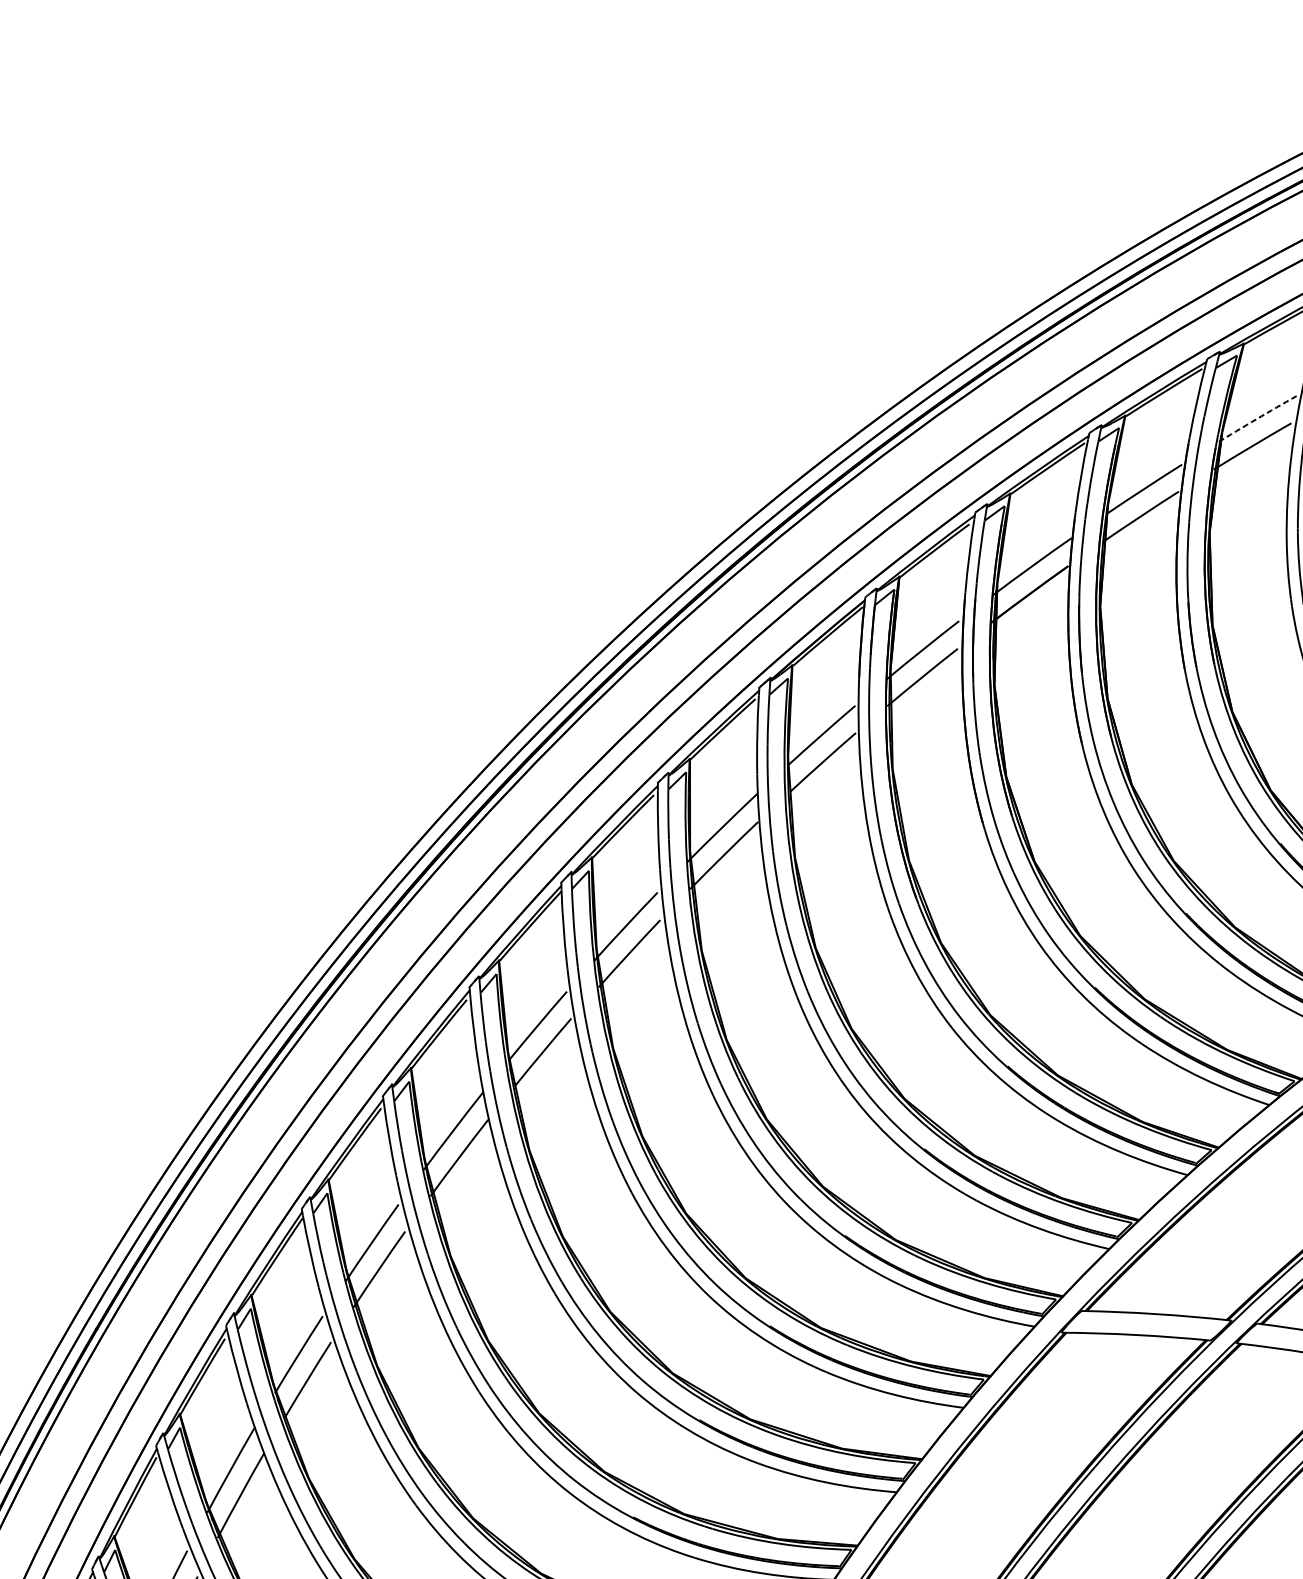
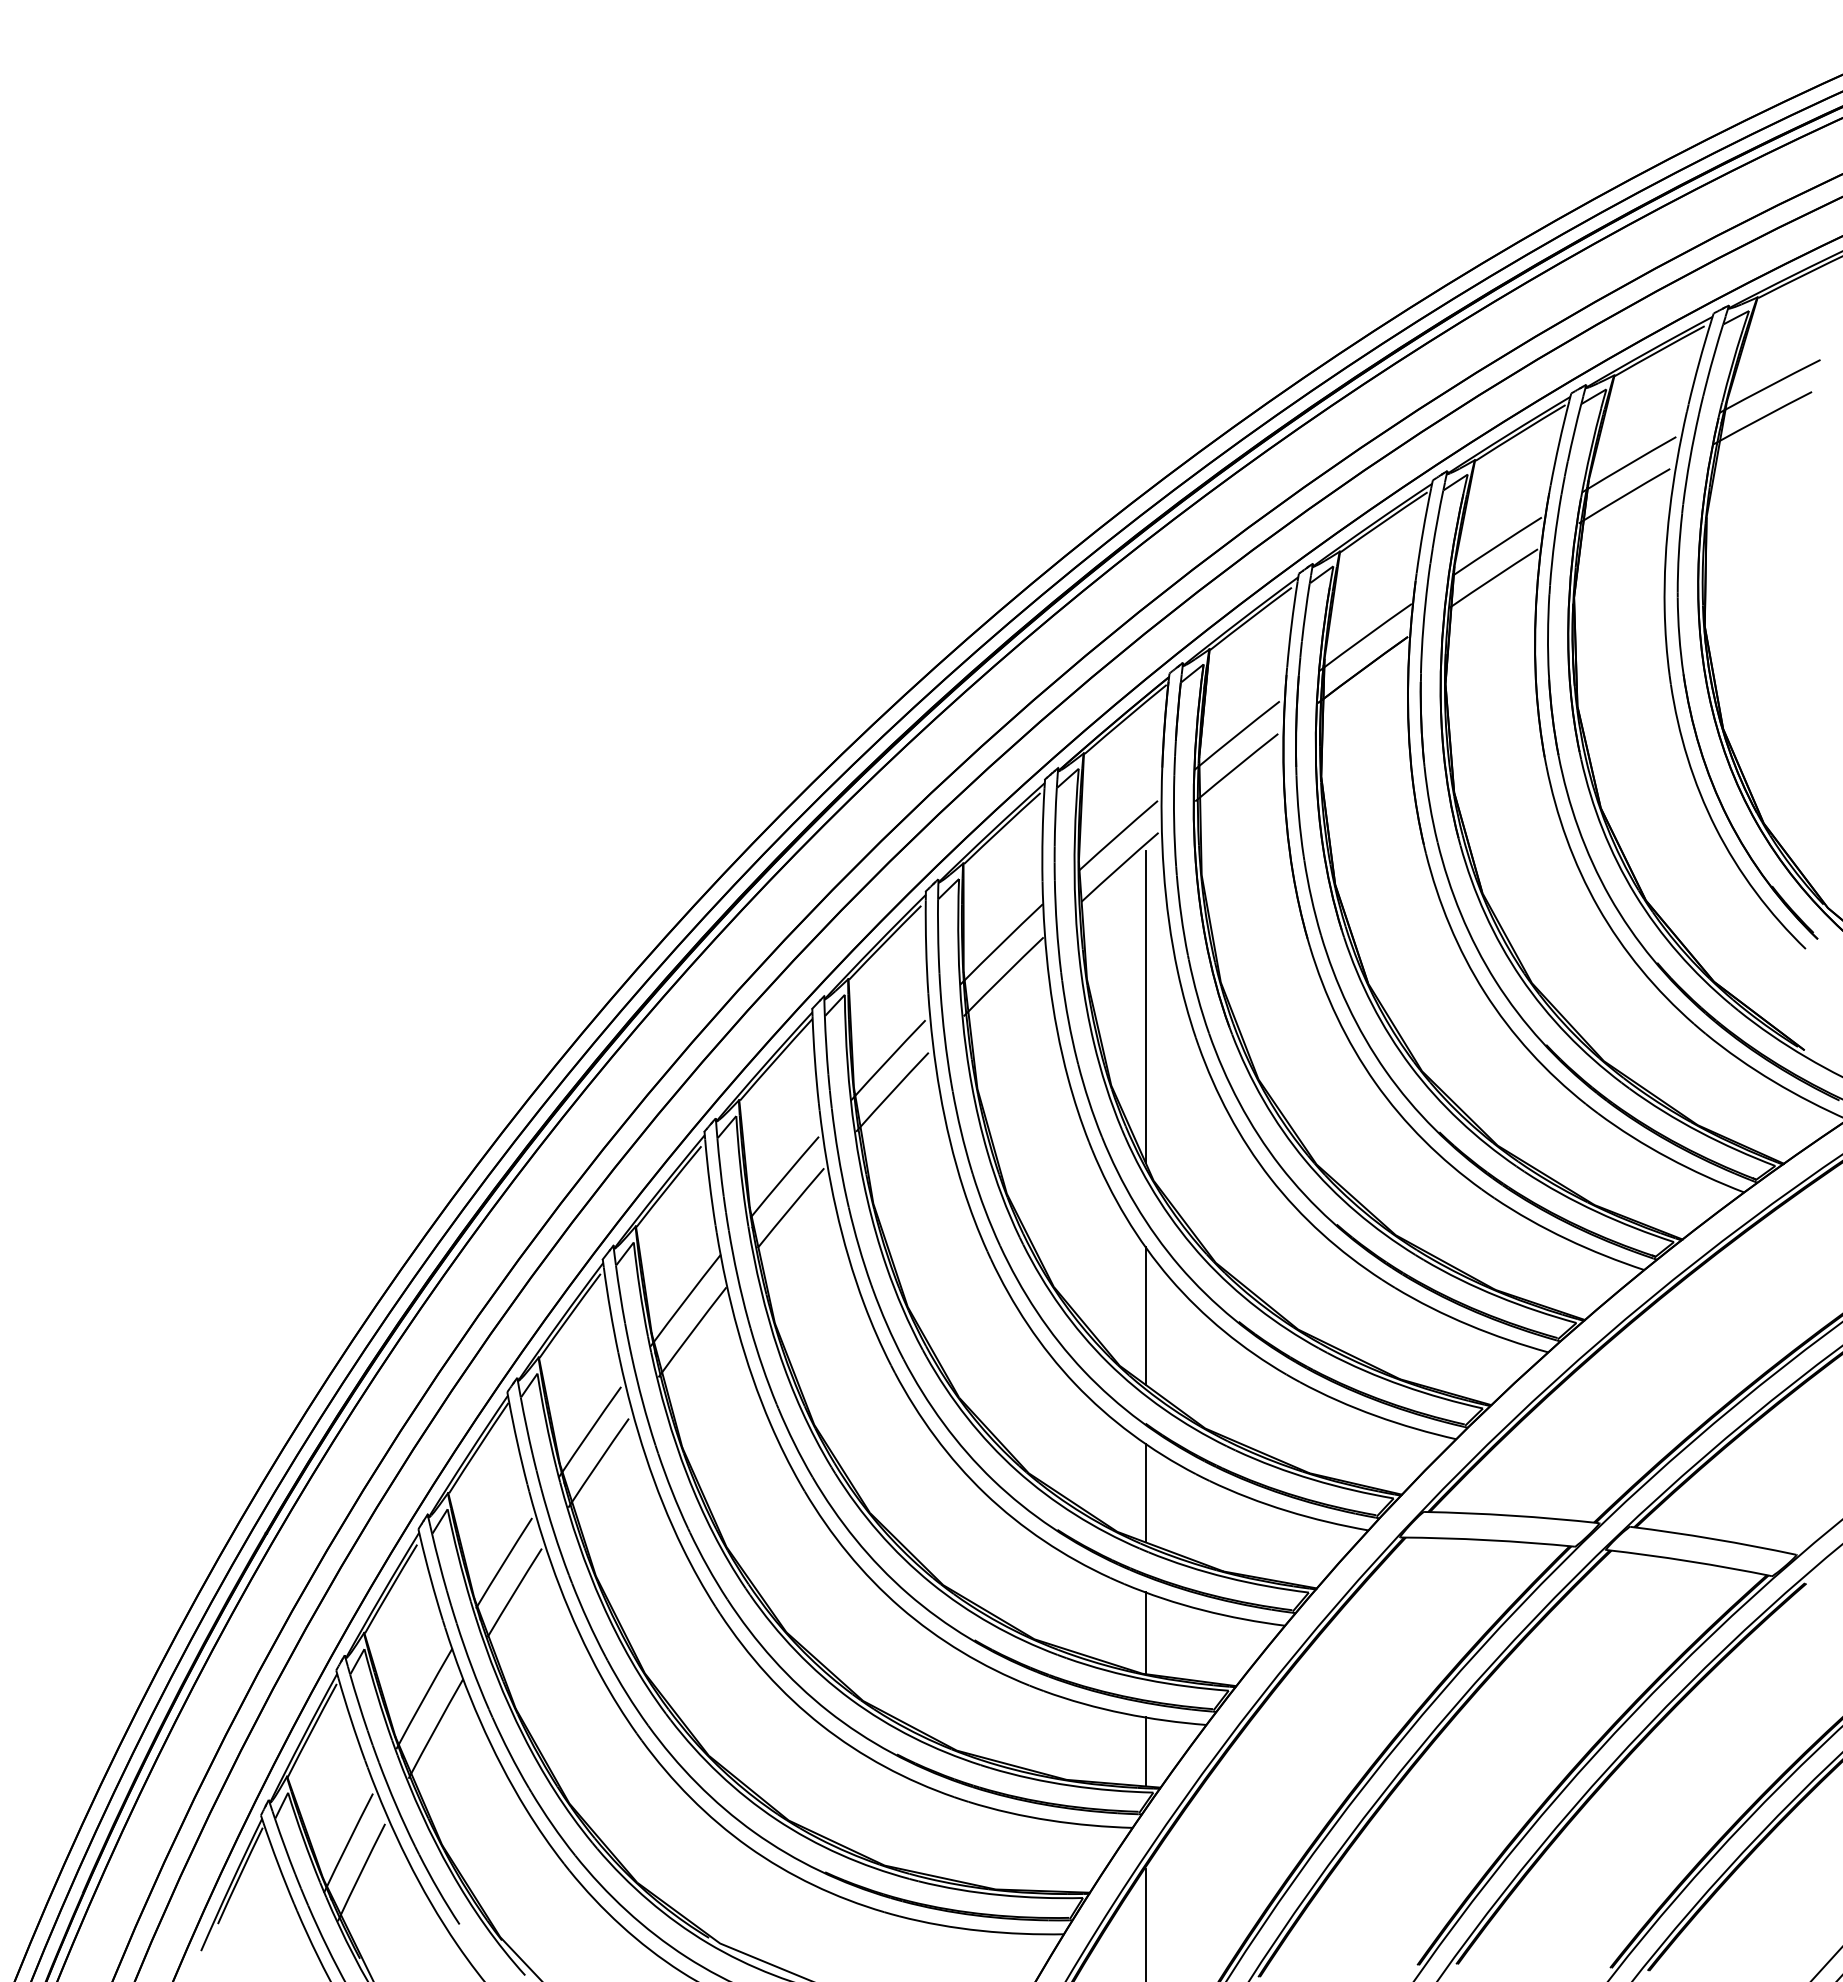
arc: (1256, 419) -> (1629, 464), dashed -> solid
line: (844, 880) -> (1145, 1006), added
line: (844, 1143) -> (1145, 1315), added
line: (844, 1294) -> (1145, 1492), added
line: (844, 1413) -> (1145, 1632), added
line: (844, 1514) -> (1145, 1751), added

